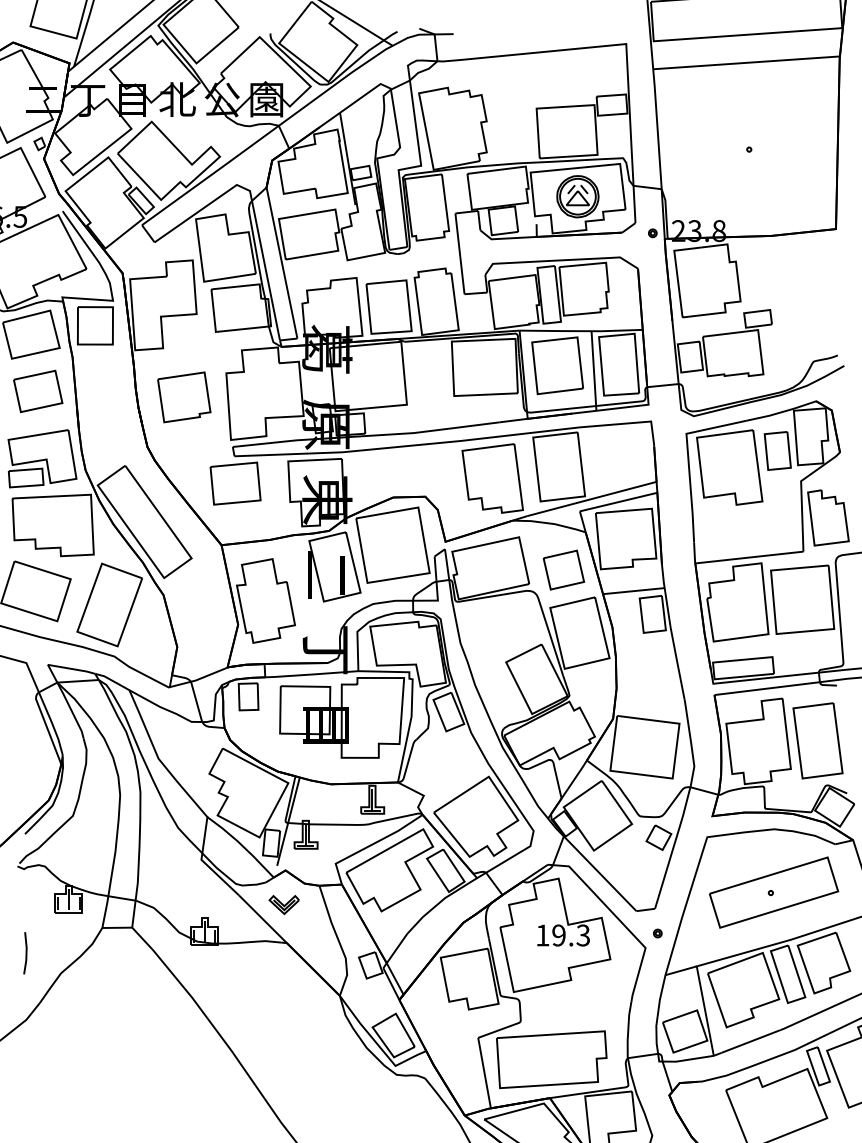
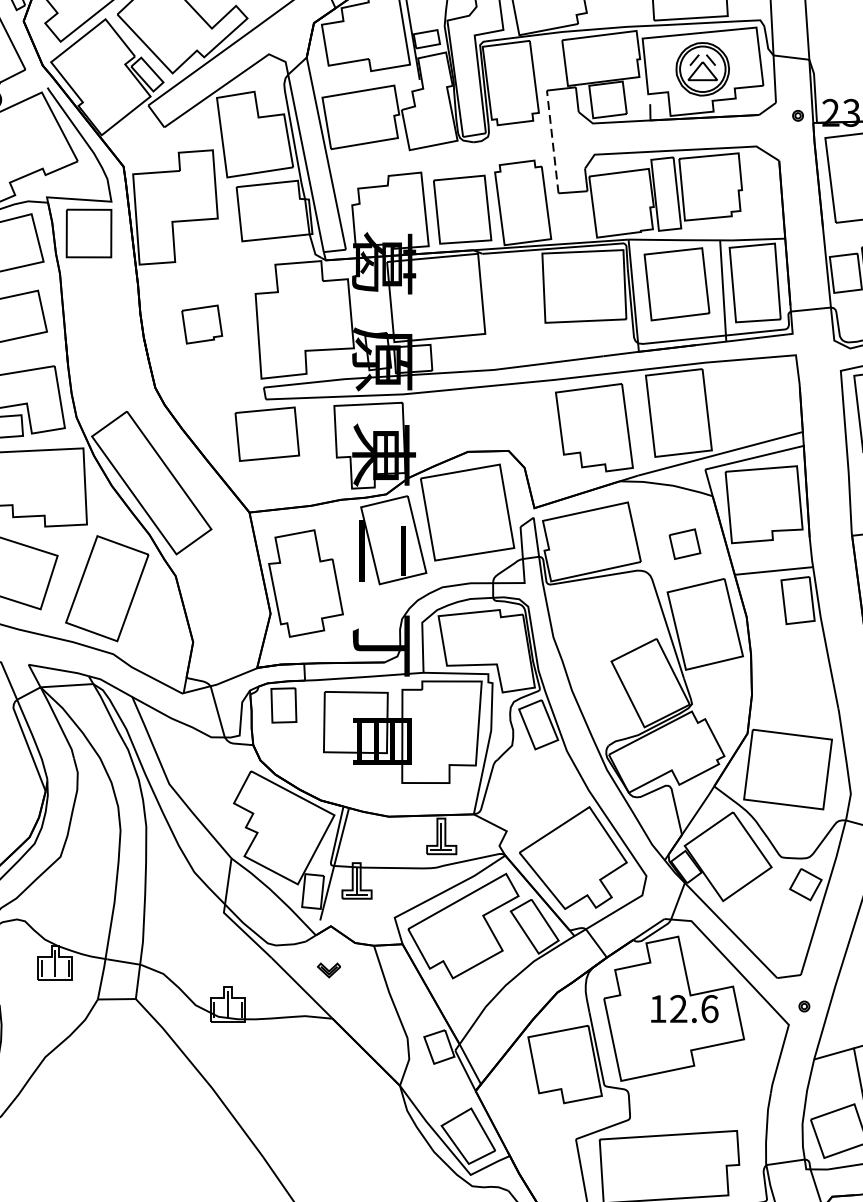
line: (459, 253) -> (552, 141), solid -> dashed
part: (184, 397) -> (202, 324), size x0.6
part: (563, 569) -> (684, 543), size x0.6
part: (283, 905) -> (328, 970), size x0.6
text: (571, 935) -> (694, 1009), 19.3 -> 12.6

